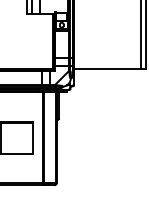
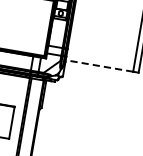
line: (106, 69) -> (98, 66), solid -> dashed

